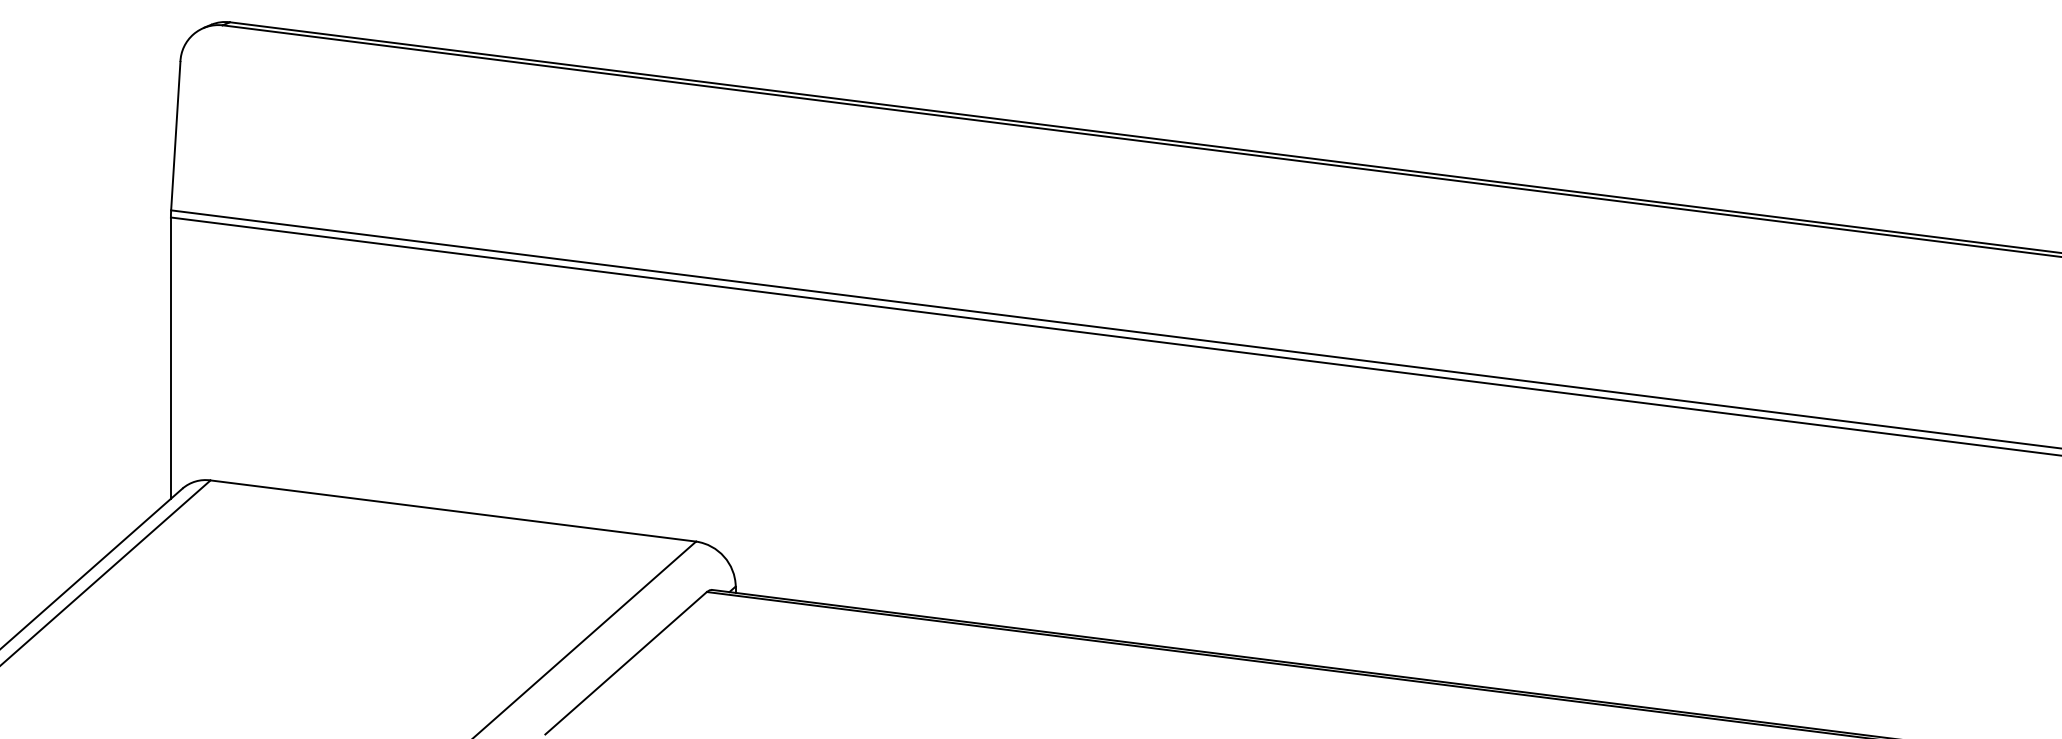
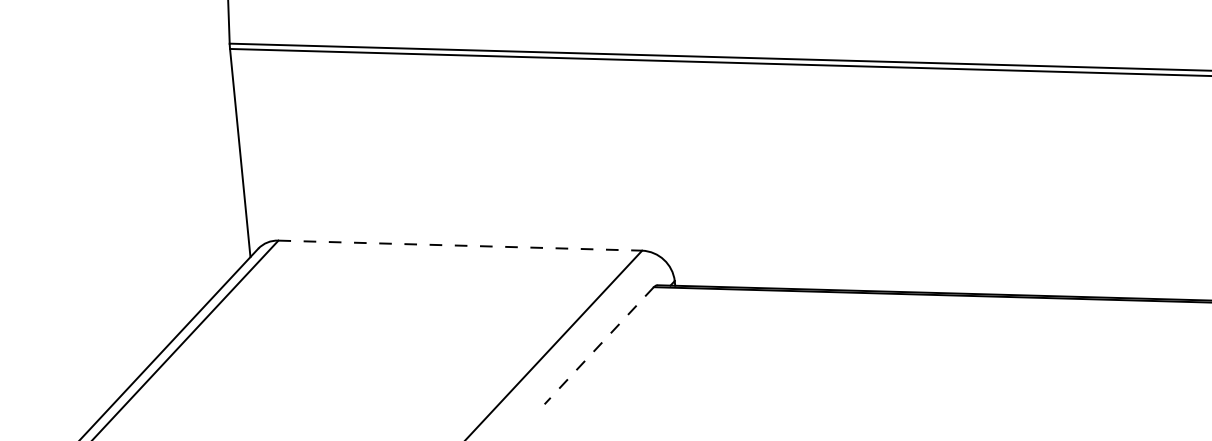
line: (453, 511) -> (460, 246), solid -> dashed
line: (626, 663) -> (599, 345), solid -> dashed

